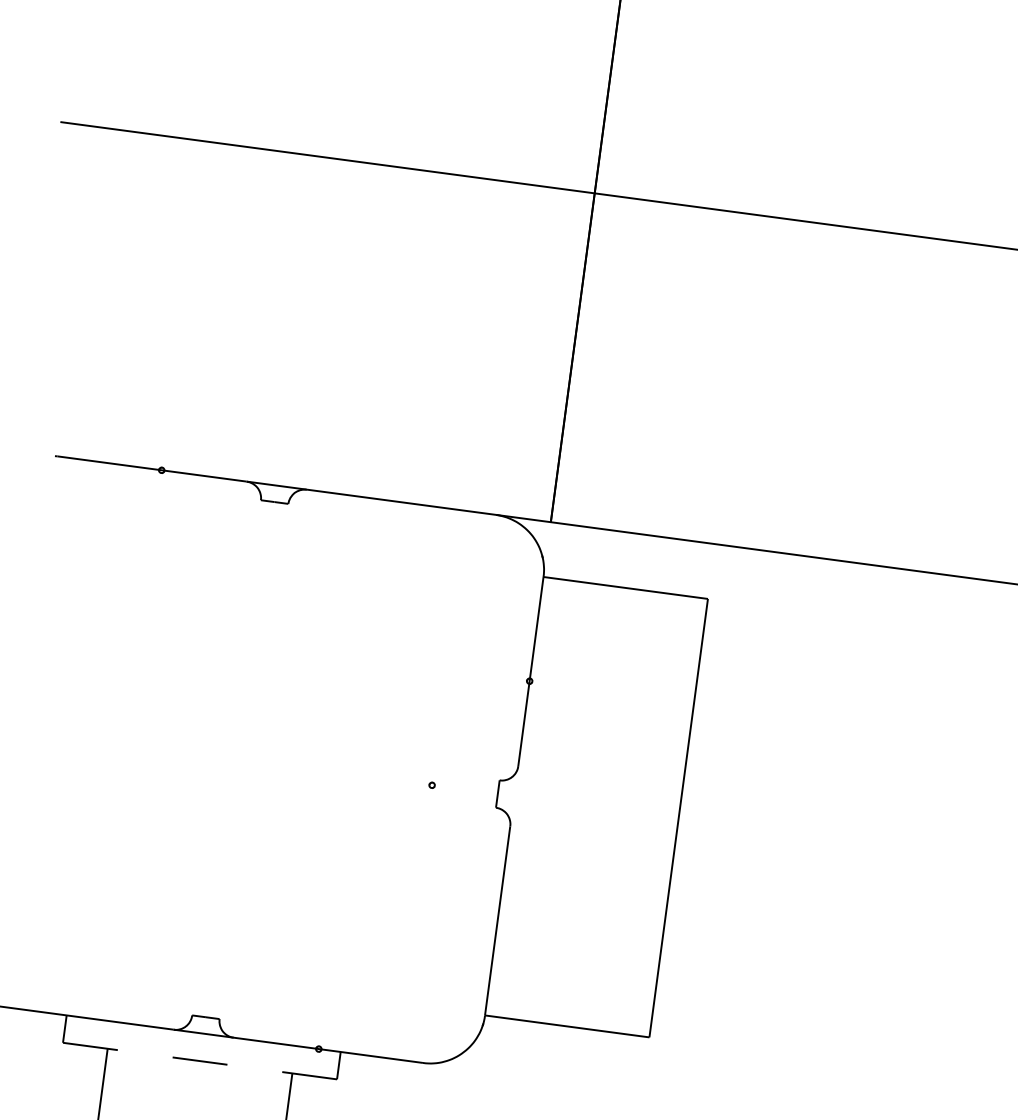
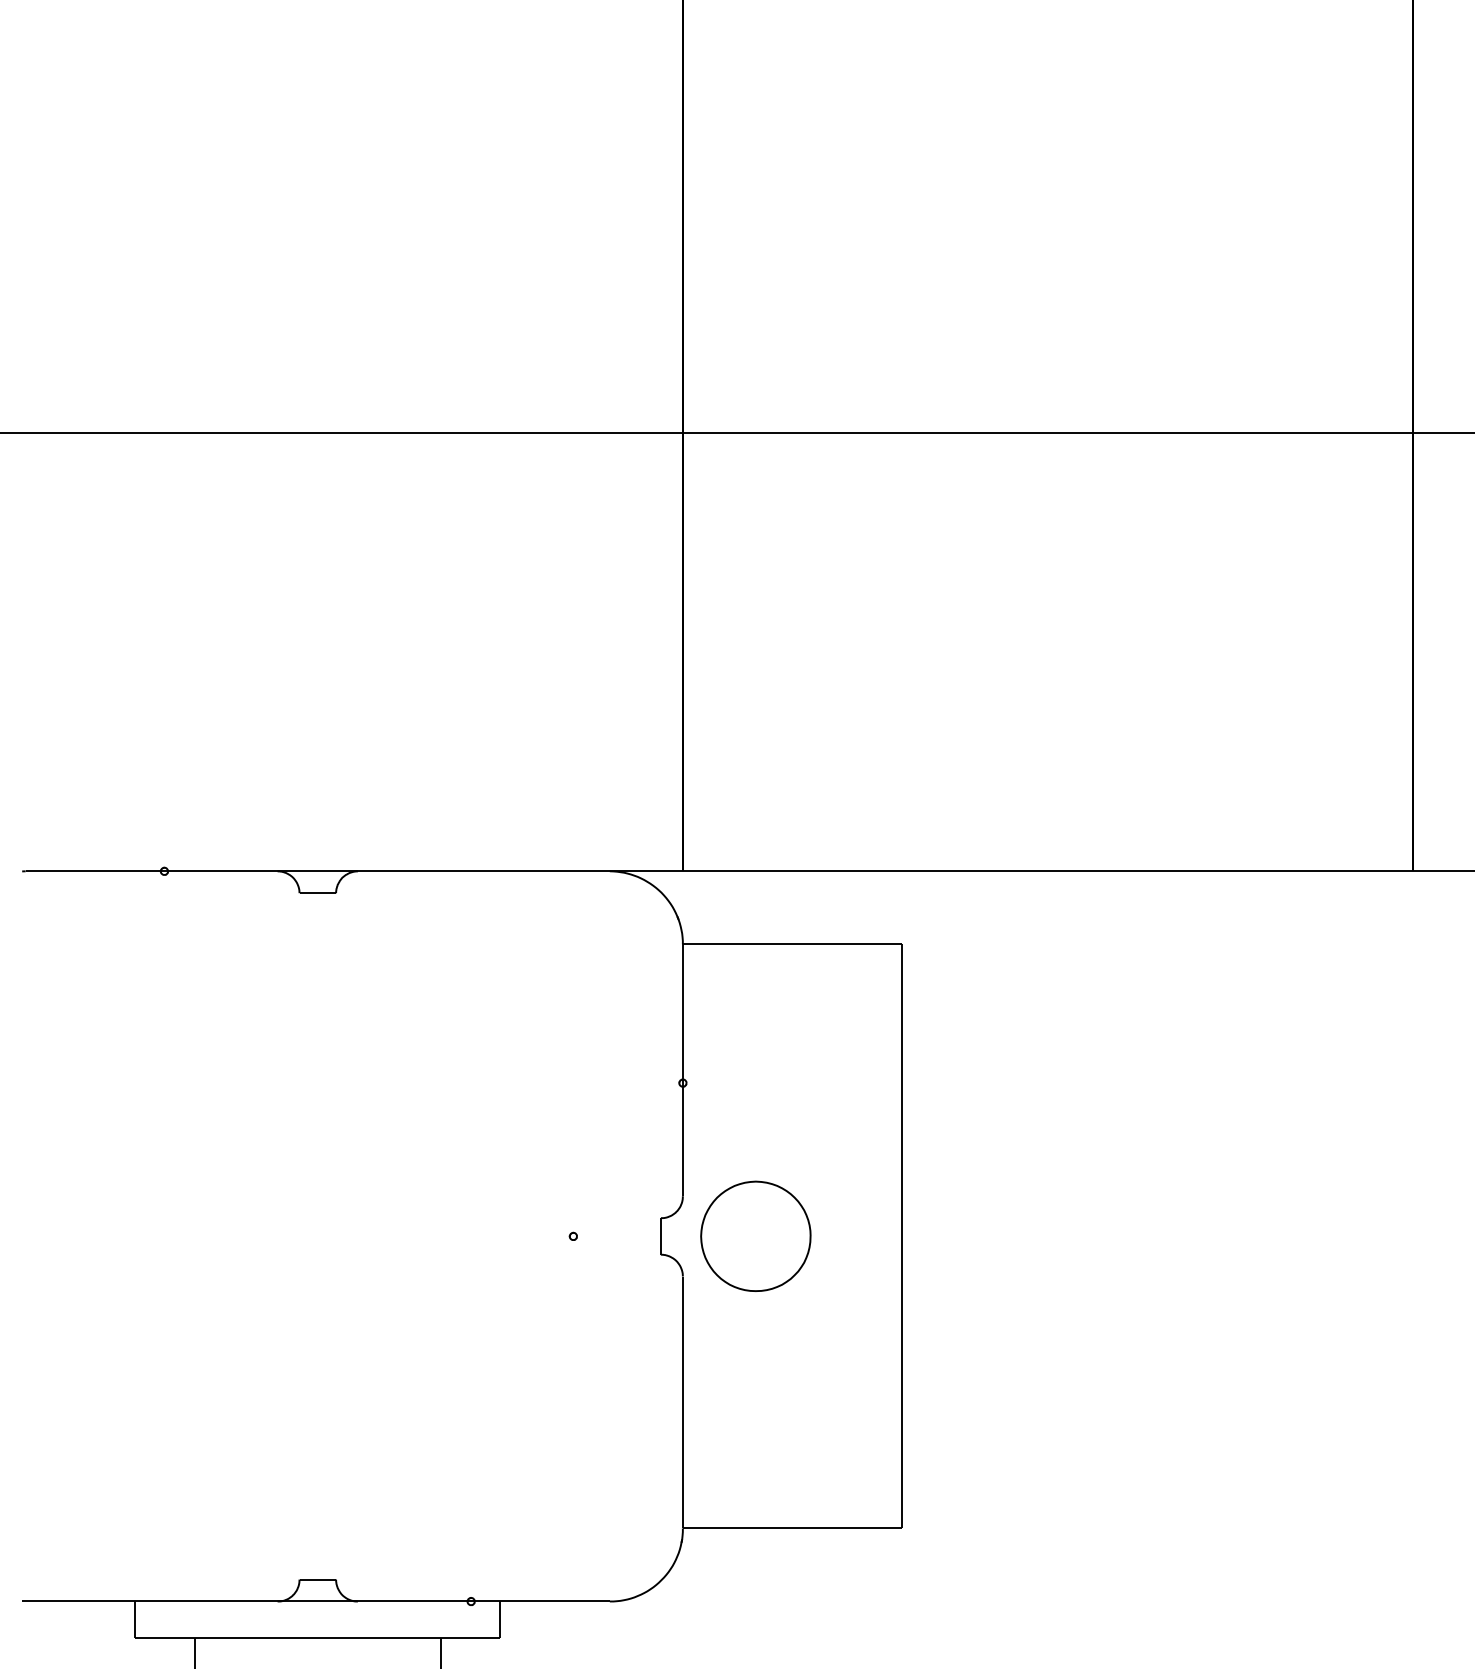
curve: (554, 765) -> (730, 1189), added
line: (199, 1060) -> (317, 1637), dashed -> solid

